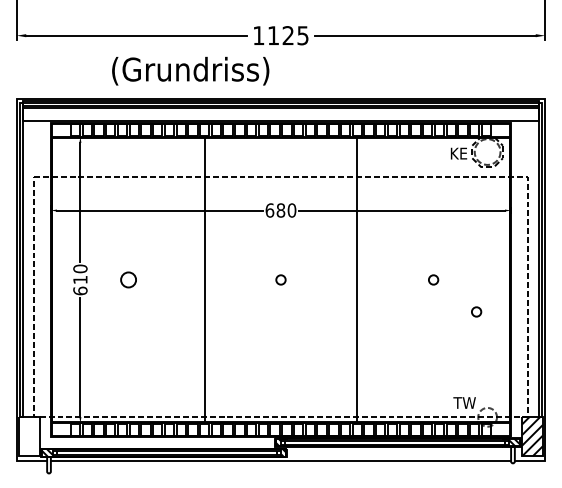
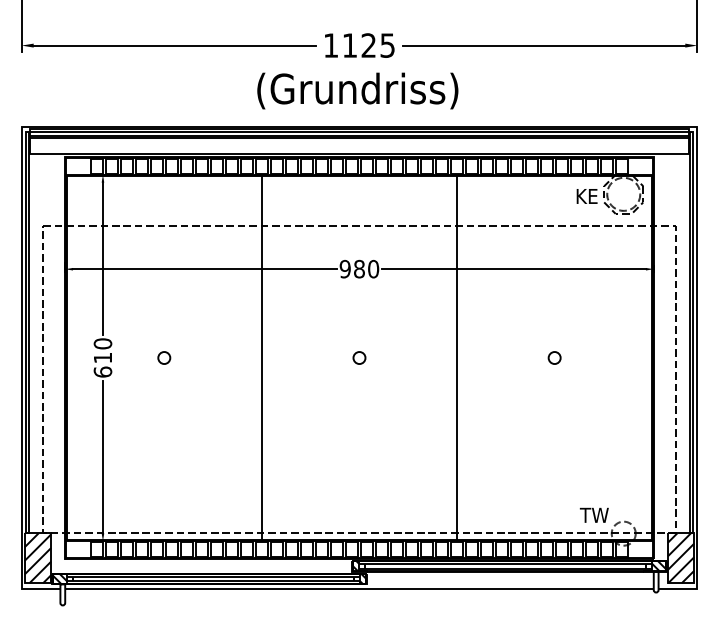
text: (190, 70) -> (357, 90), moved
text: (269, 210) -> (344, 269), 680 -> 980
circle: (127, 279) -> (163, 357), size x0.62
circle: (476, 311) -> (609, 398), removed
hatch: (29, 436) -> (37, 558), added

